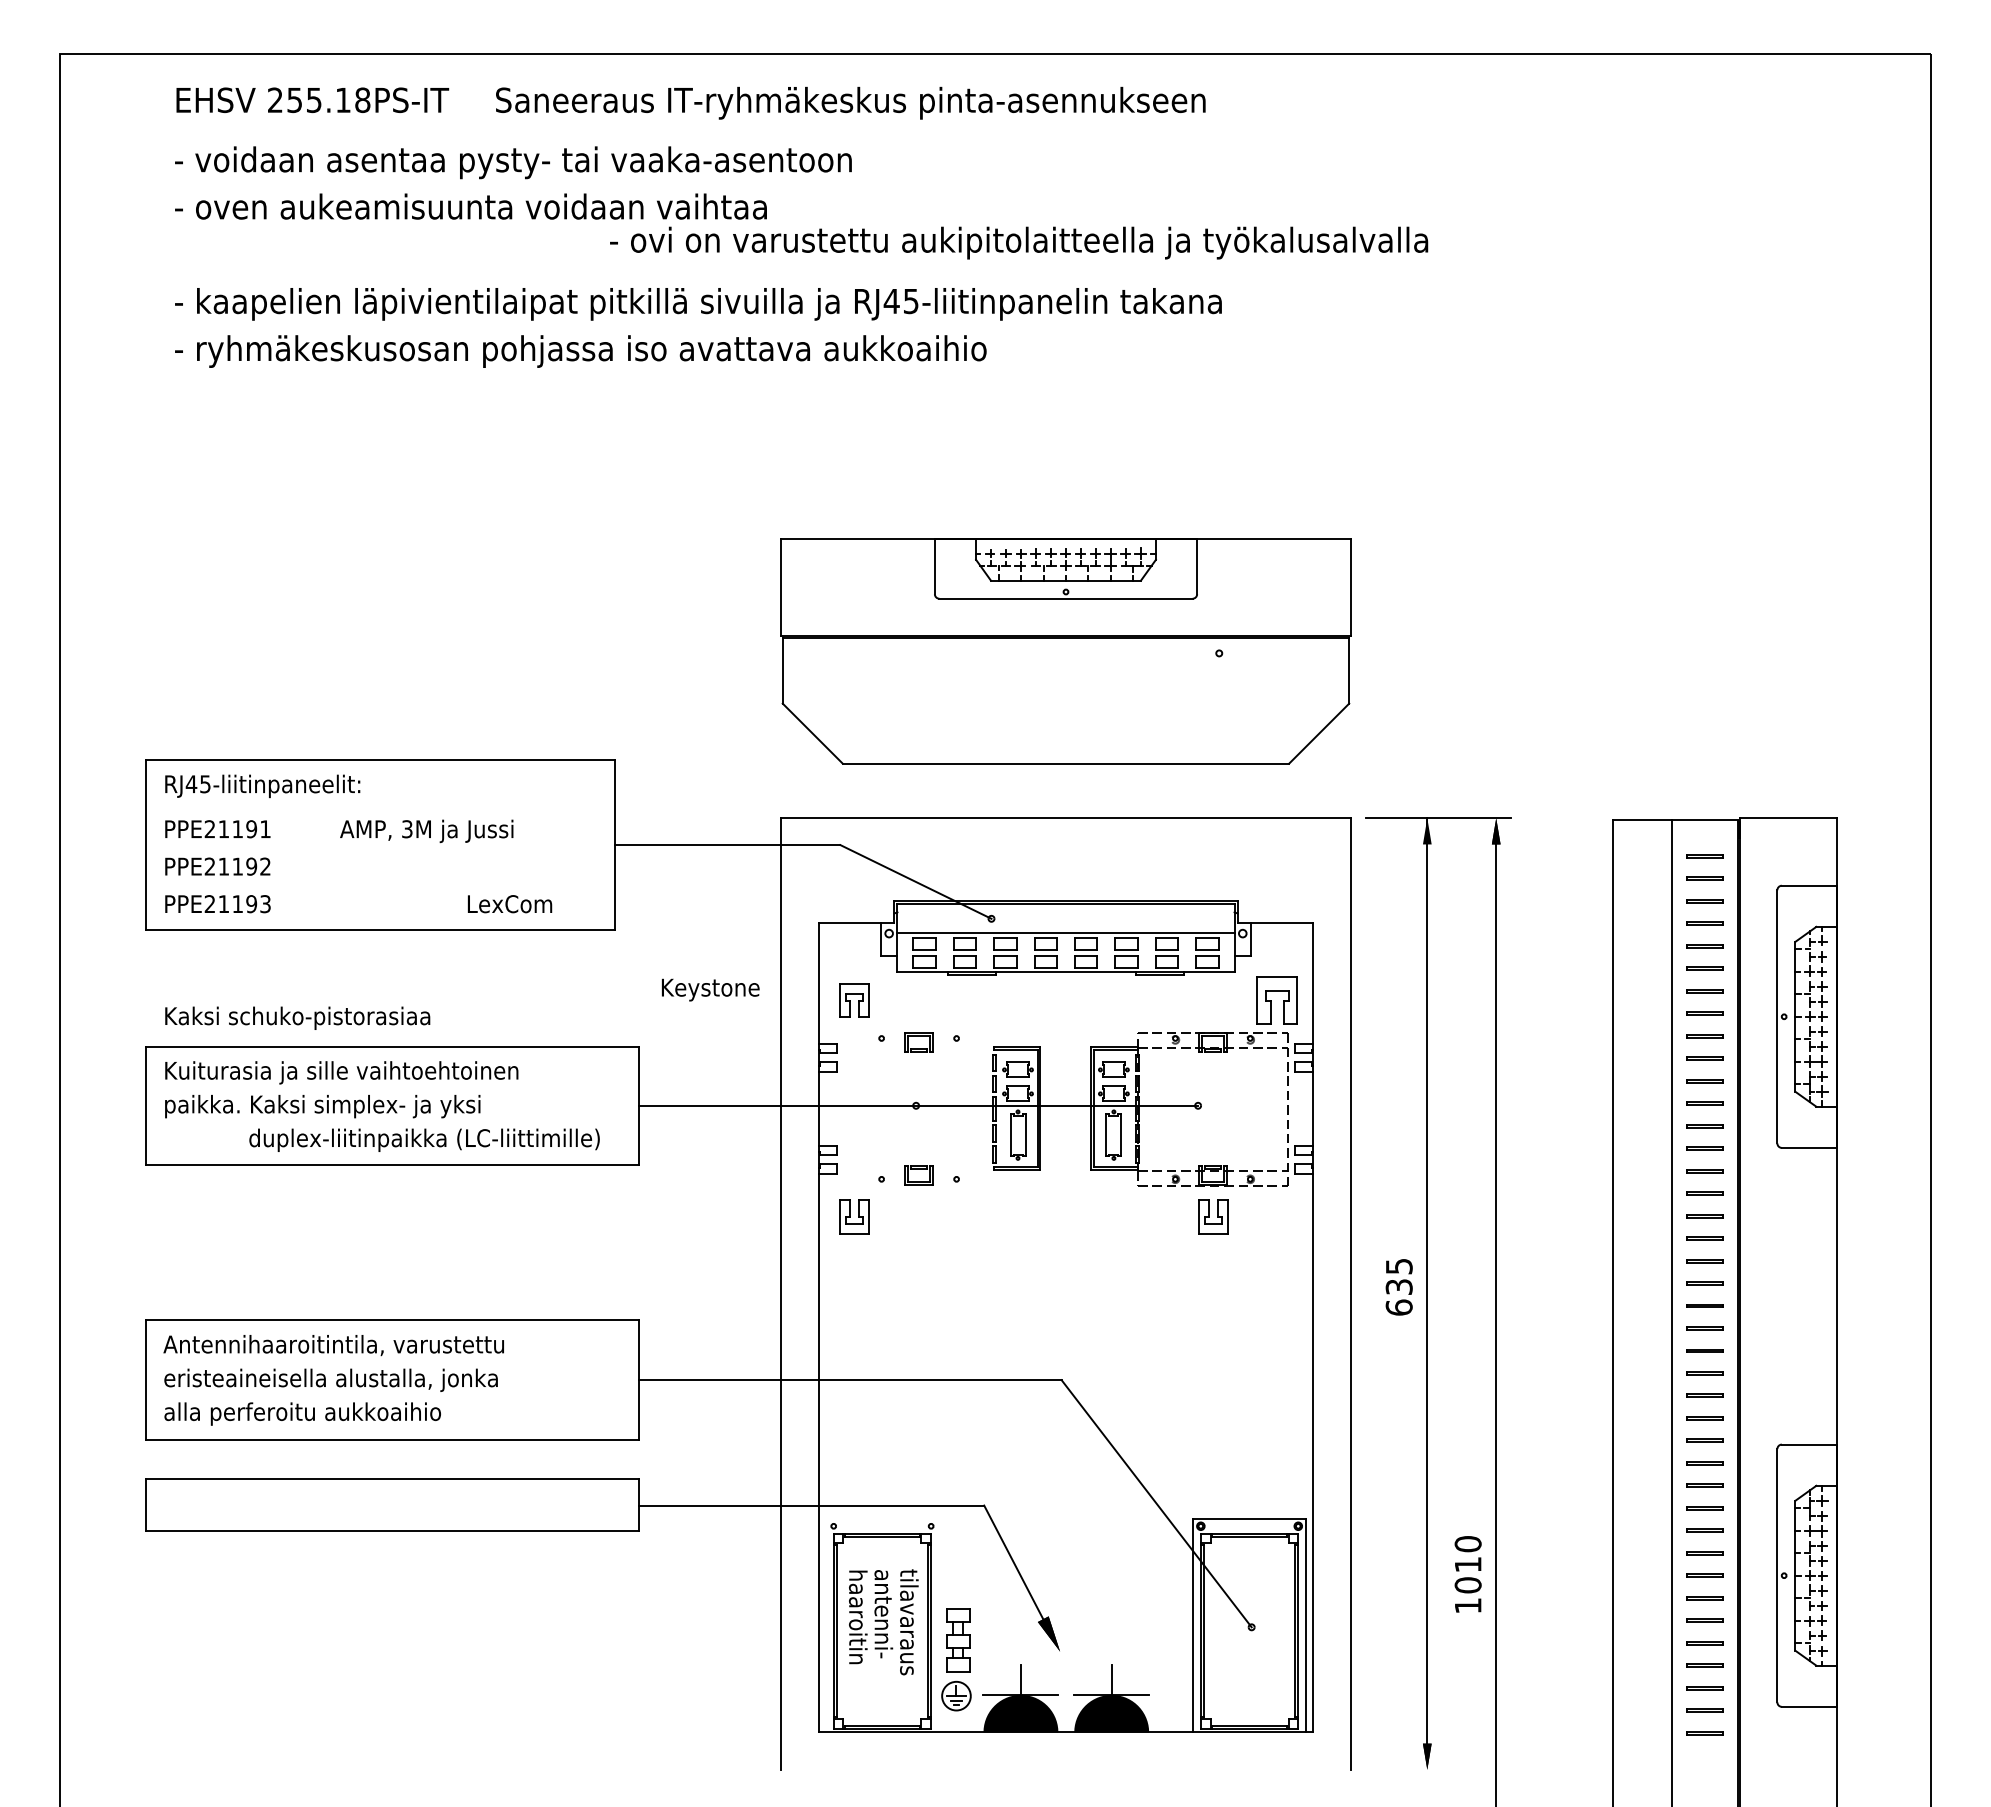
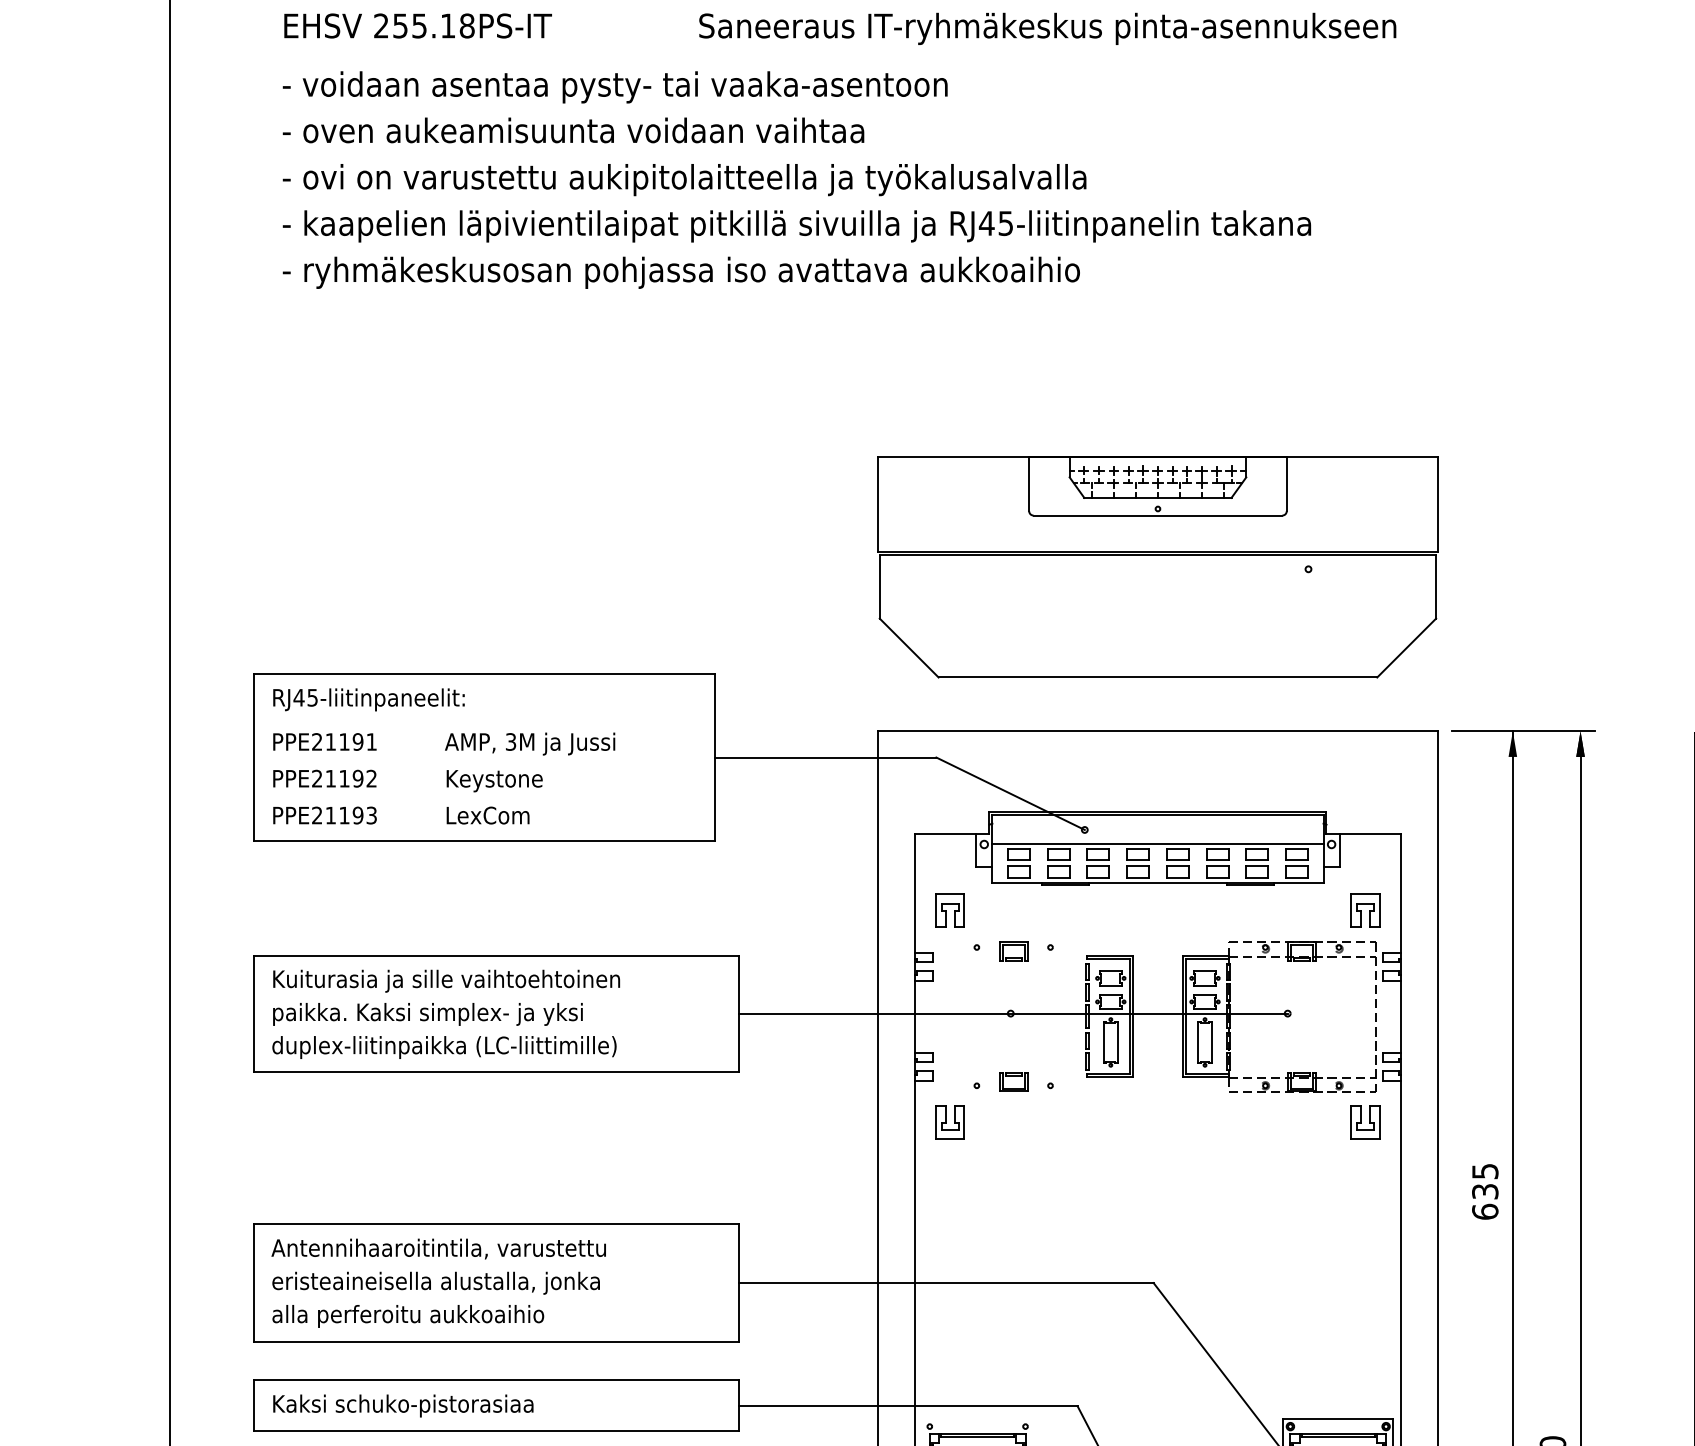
text: (850, 102) -> (1047, 28), moved
text: (1019, 242) -> (685, 179), moved
text: (509, 904) -> (487, 815), moved
text: (710, 989) -> (494, 780), moved
part: (1277, 1000) -> (1365, 910), size x0.71
text: (297, 1017) -> (403, 1405), moved
text: (424, 1139) -> (444, 1046), moved
part: (1213, 1216) -> (1365, 1122), moved

